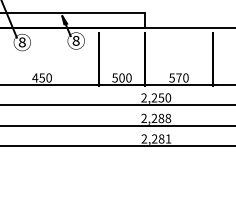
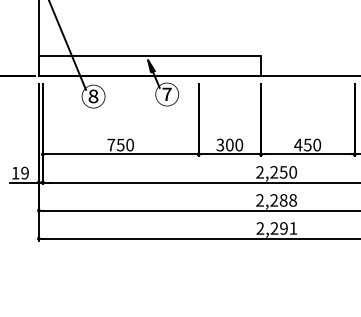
text: (75, 41) -> (166, 94), ⑧ -> ⑦
text: (35, 77) -> (111, 144), 450 -> 750
text: (115, 77) -> (220, 144), 500 -> 300
text: (175, 77) -> (302, 144), 570 -> 450
text: (161, 139) -> (283, 228), 2,281 -> 2,291

